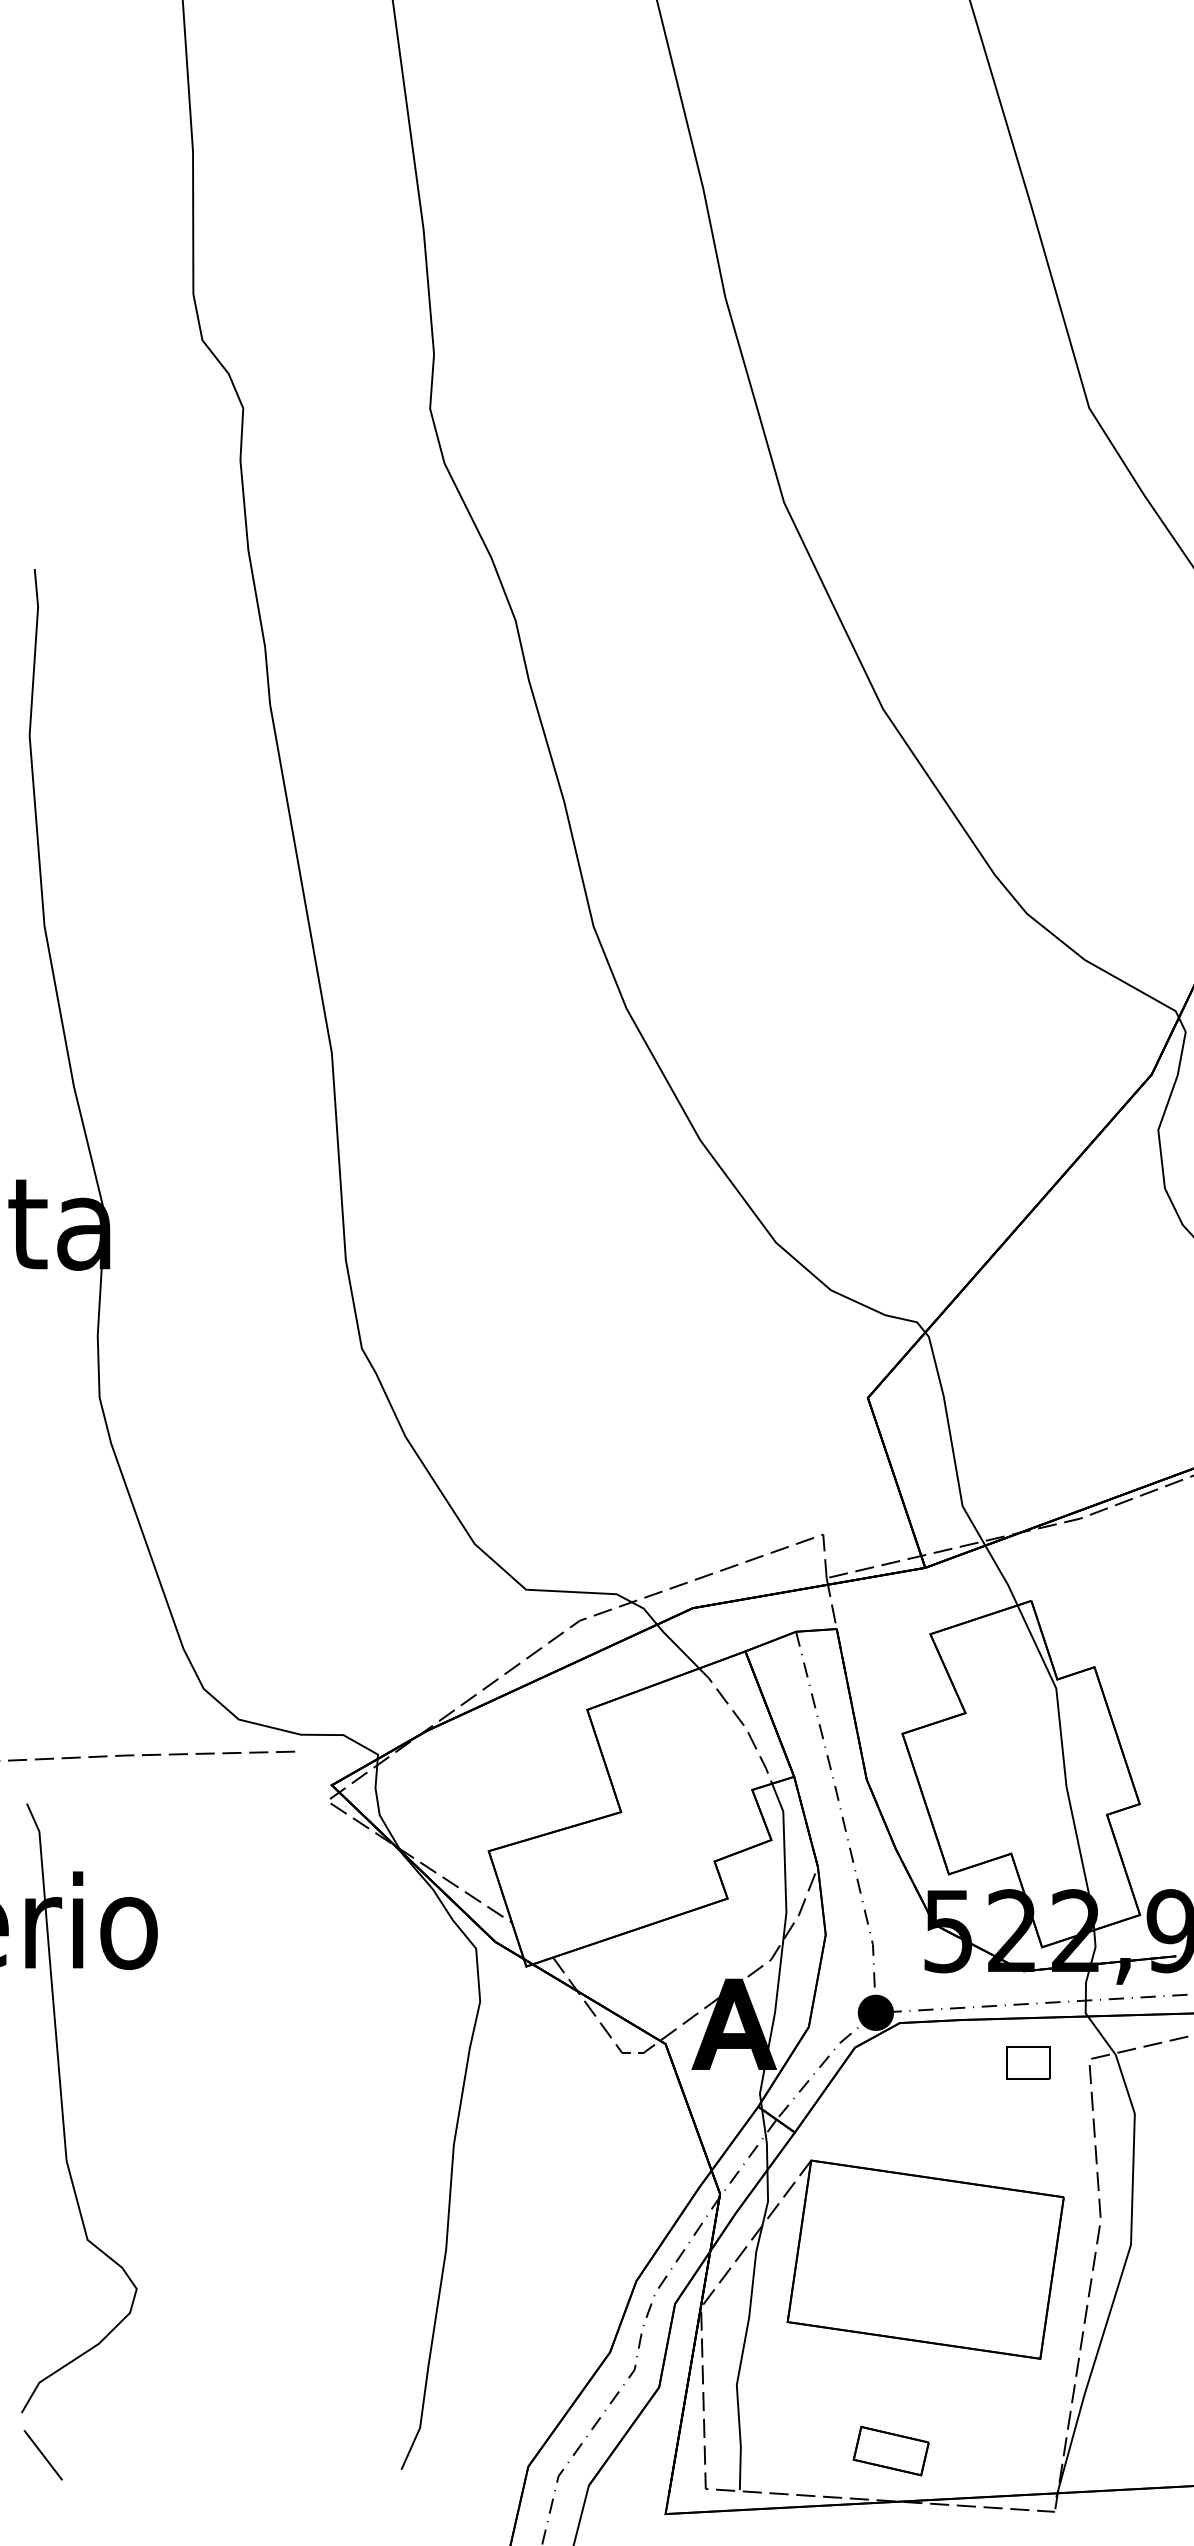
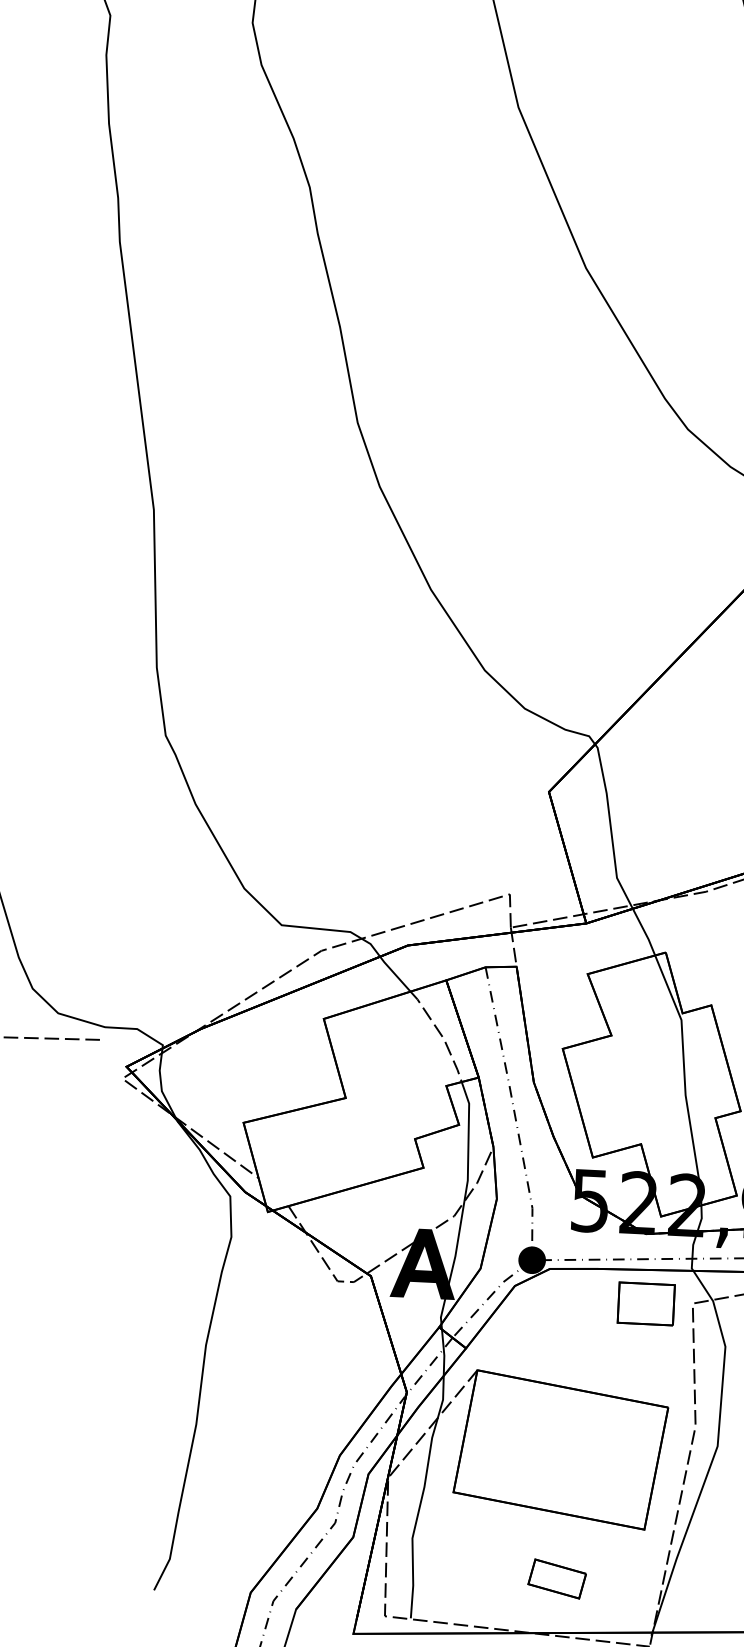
part: (1028, 2062) -> (646, 1303), size x1.67
part: (890, 2450) -> (556, 1578), moved

